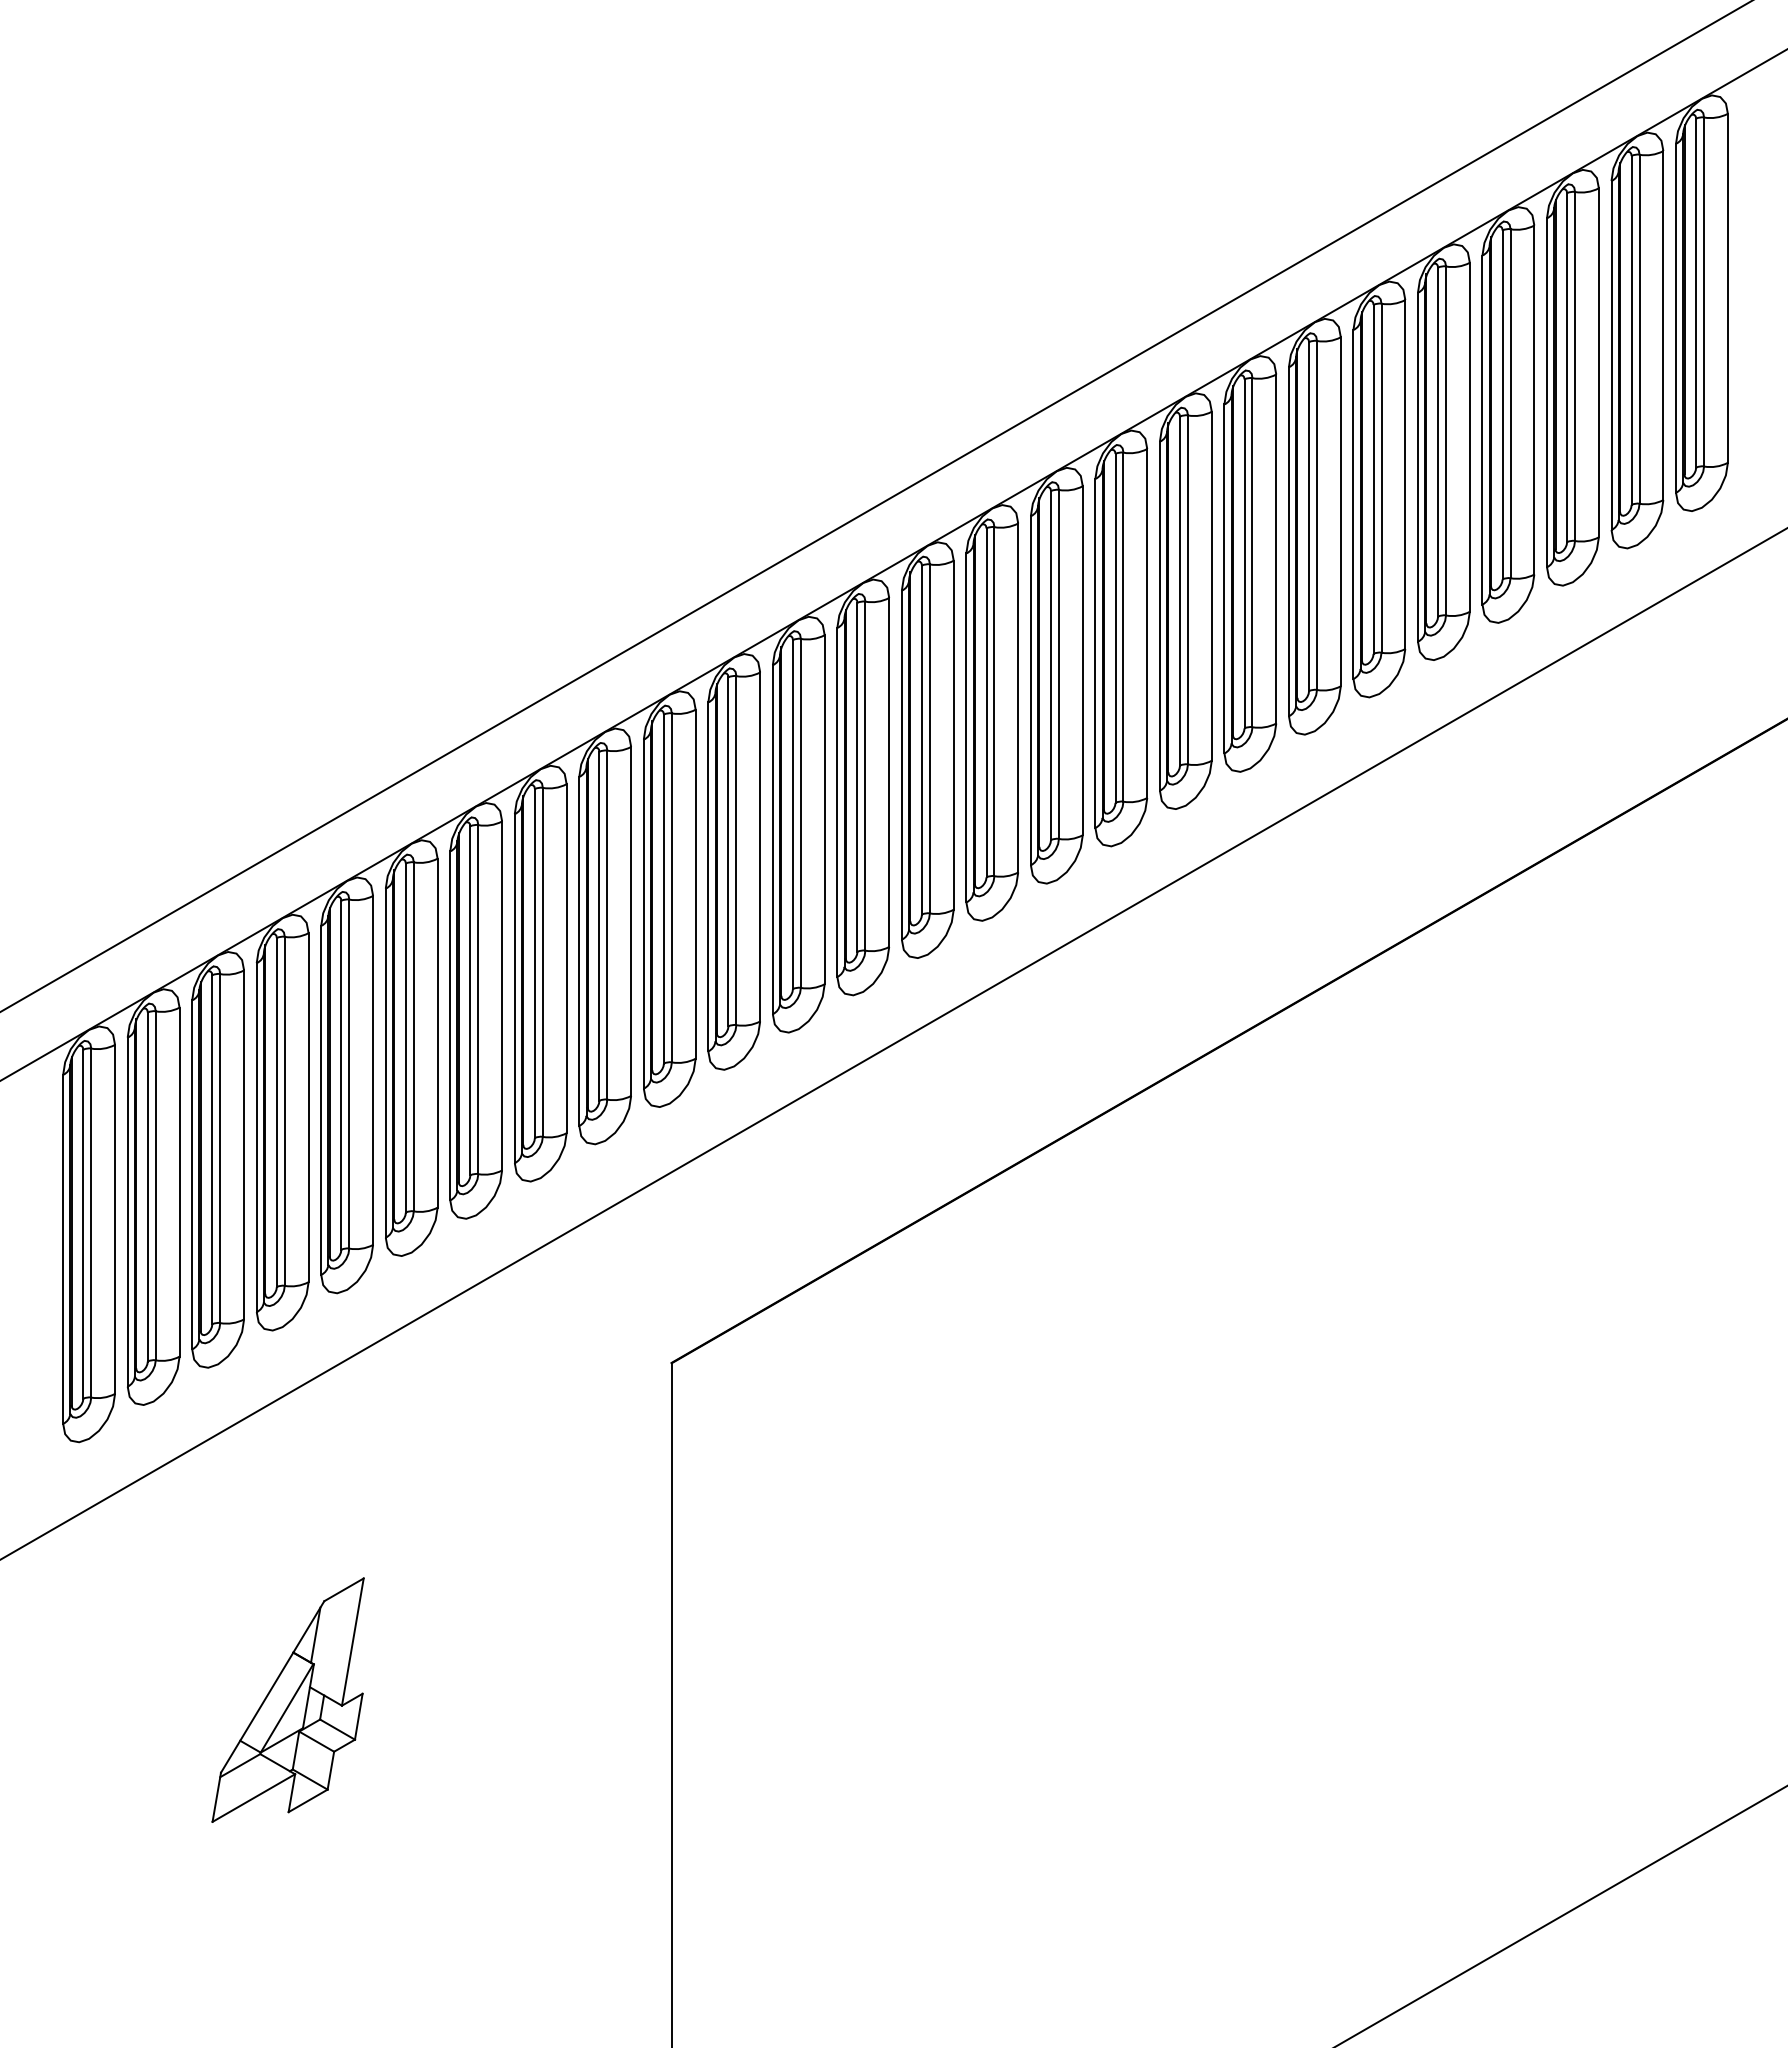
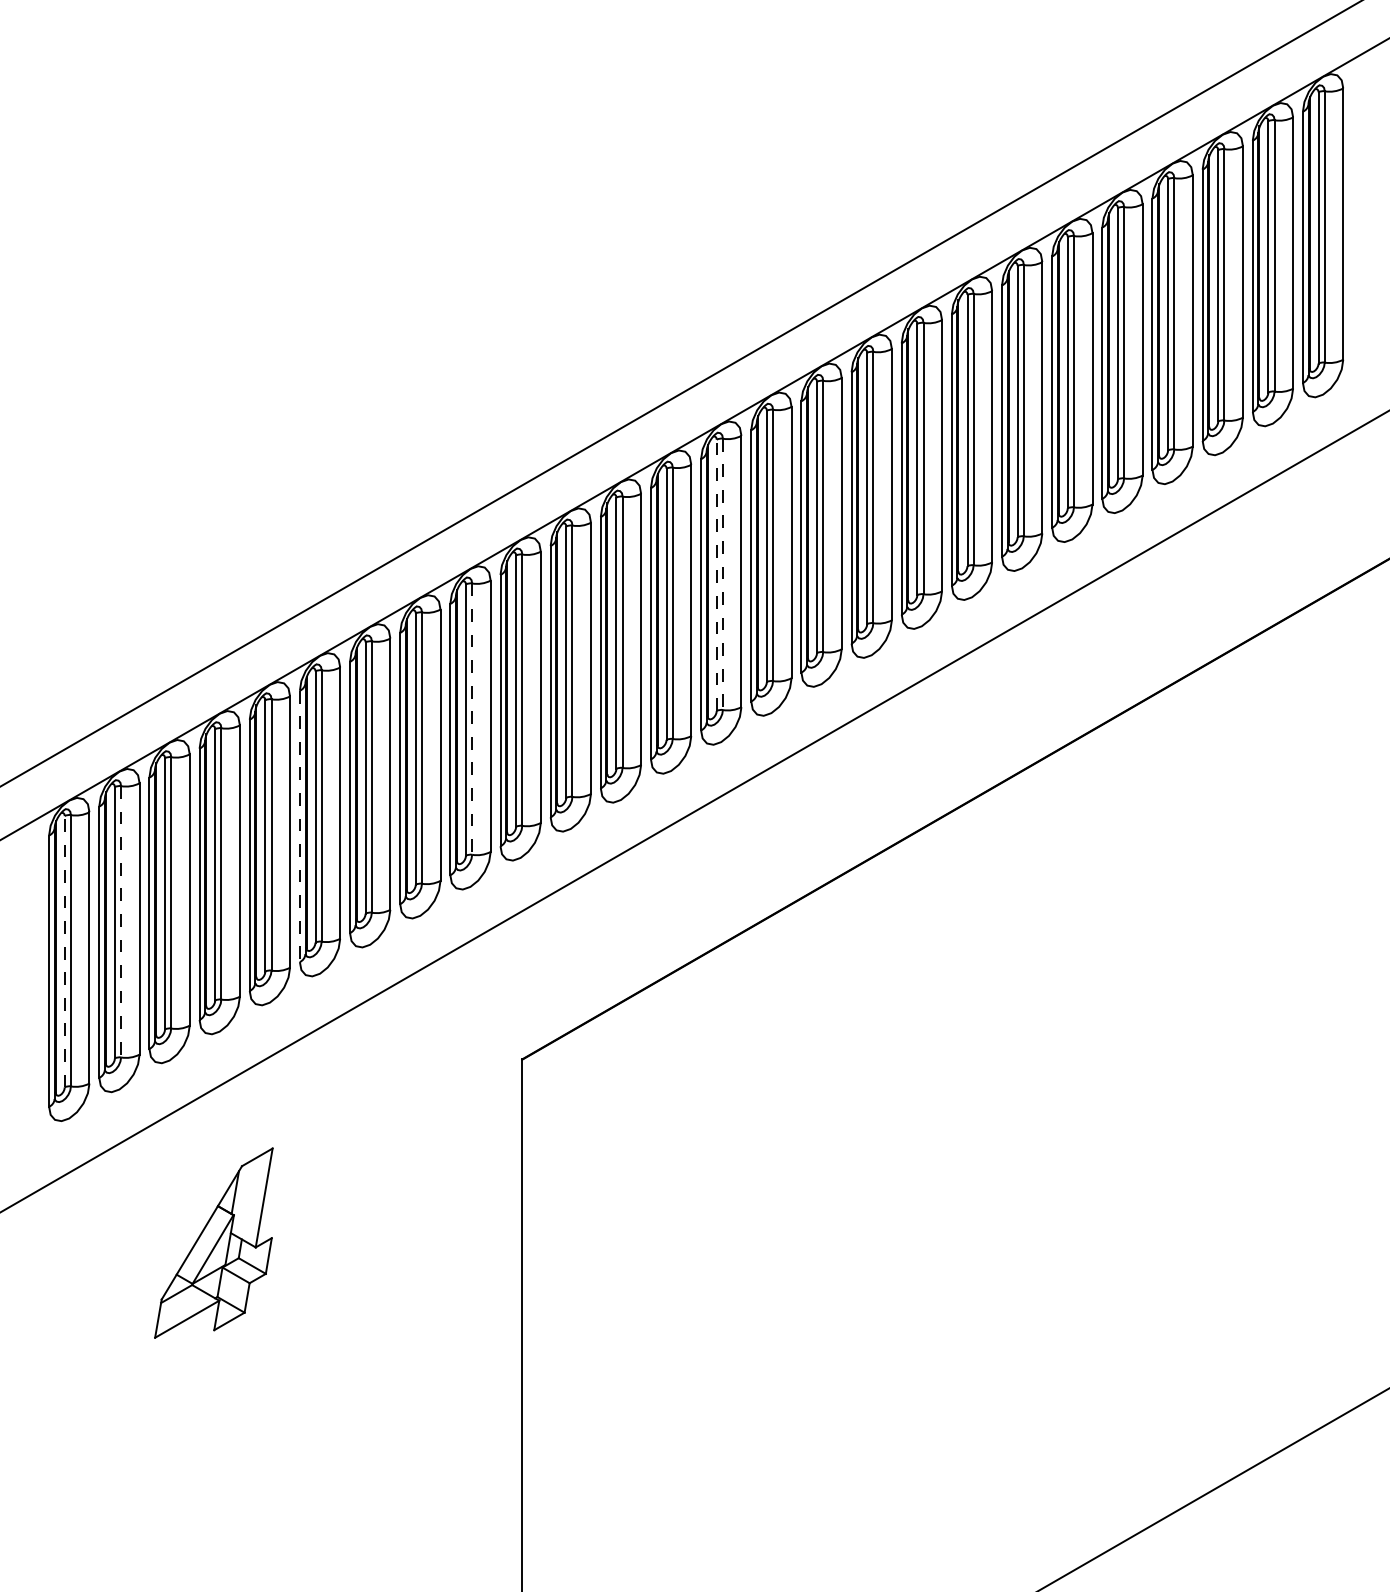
line: (921, 739) -> (716, 574), solid -> dashed
line: (929, 739) -> (722, 574), solid -> dashed
line: (607, 925) -> (472, 719), solid -> dashed
line: (385, 1063) -> (299, 826), solid -> dashed
line: (155, 1186) -> (120, 922), solid -> dashed
line: (83, 1223) -> (64, 951), solid -> dashed
part: (287, 1699) -> (213, 1242), moved

